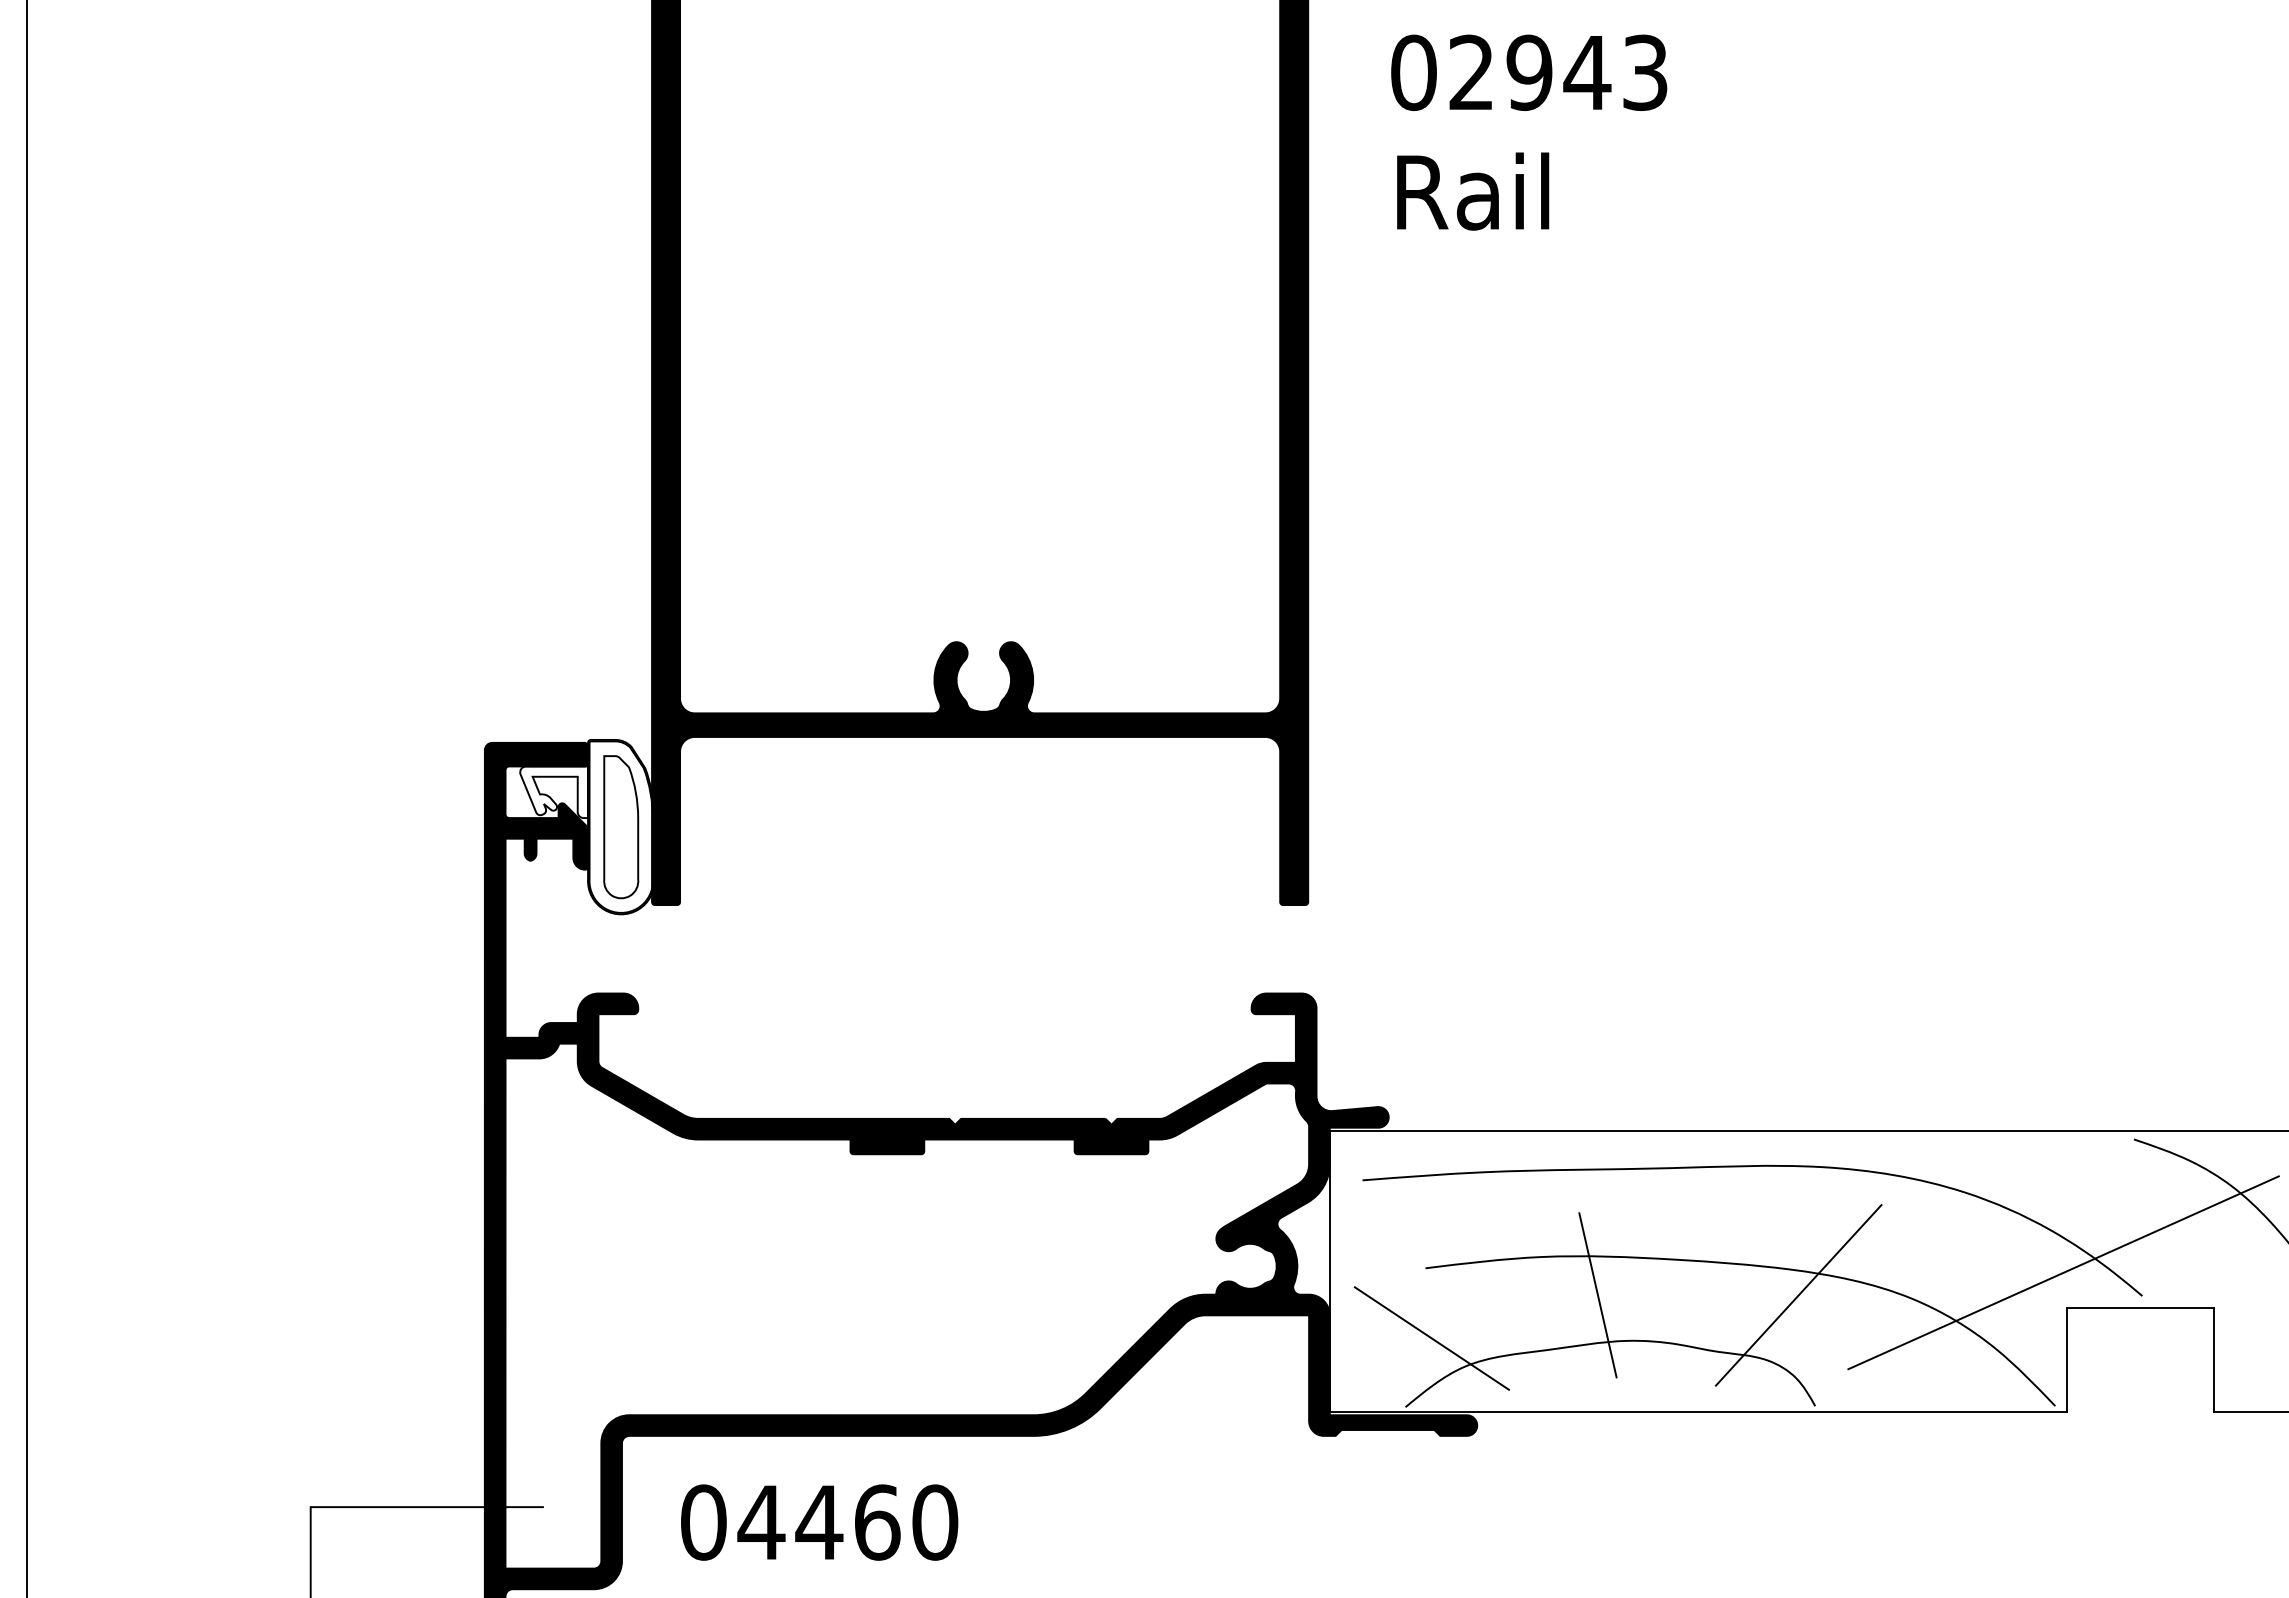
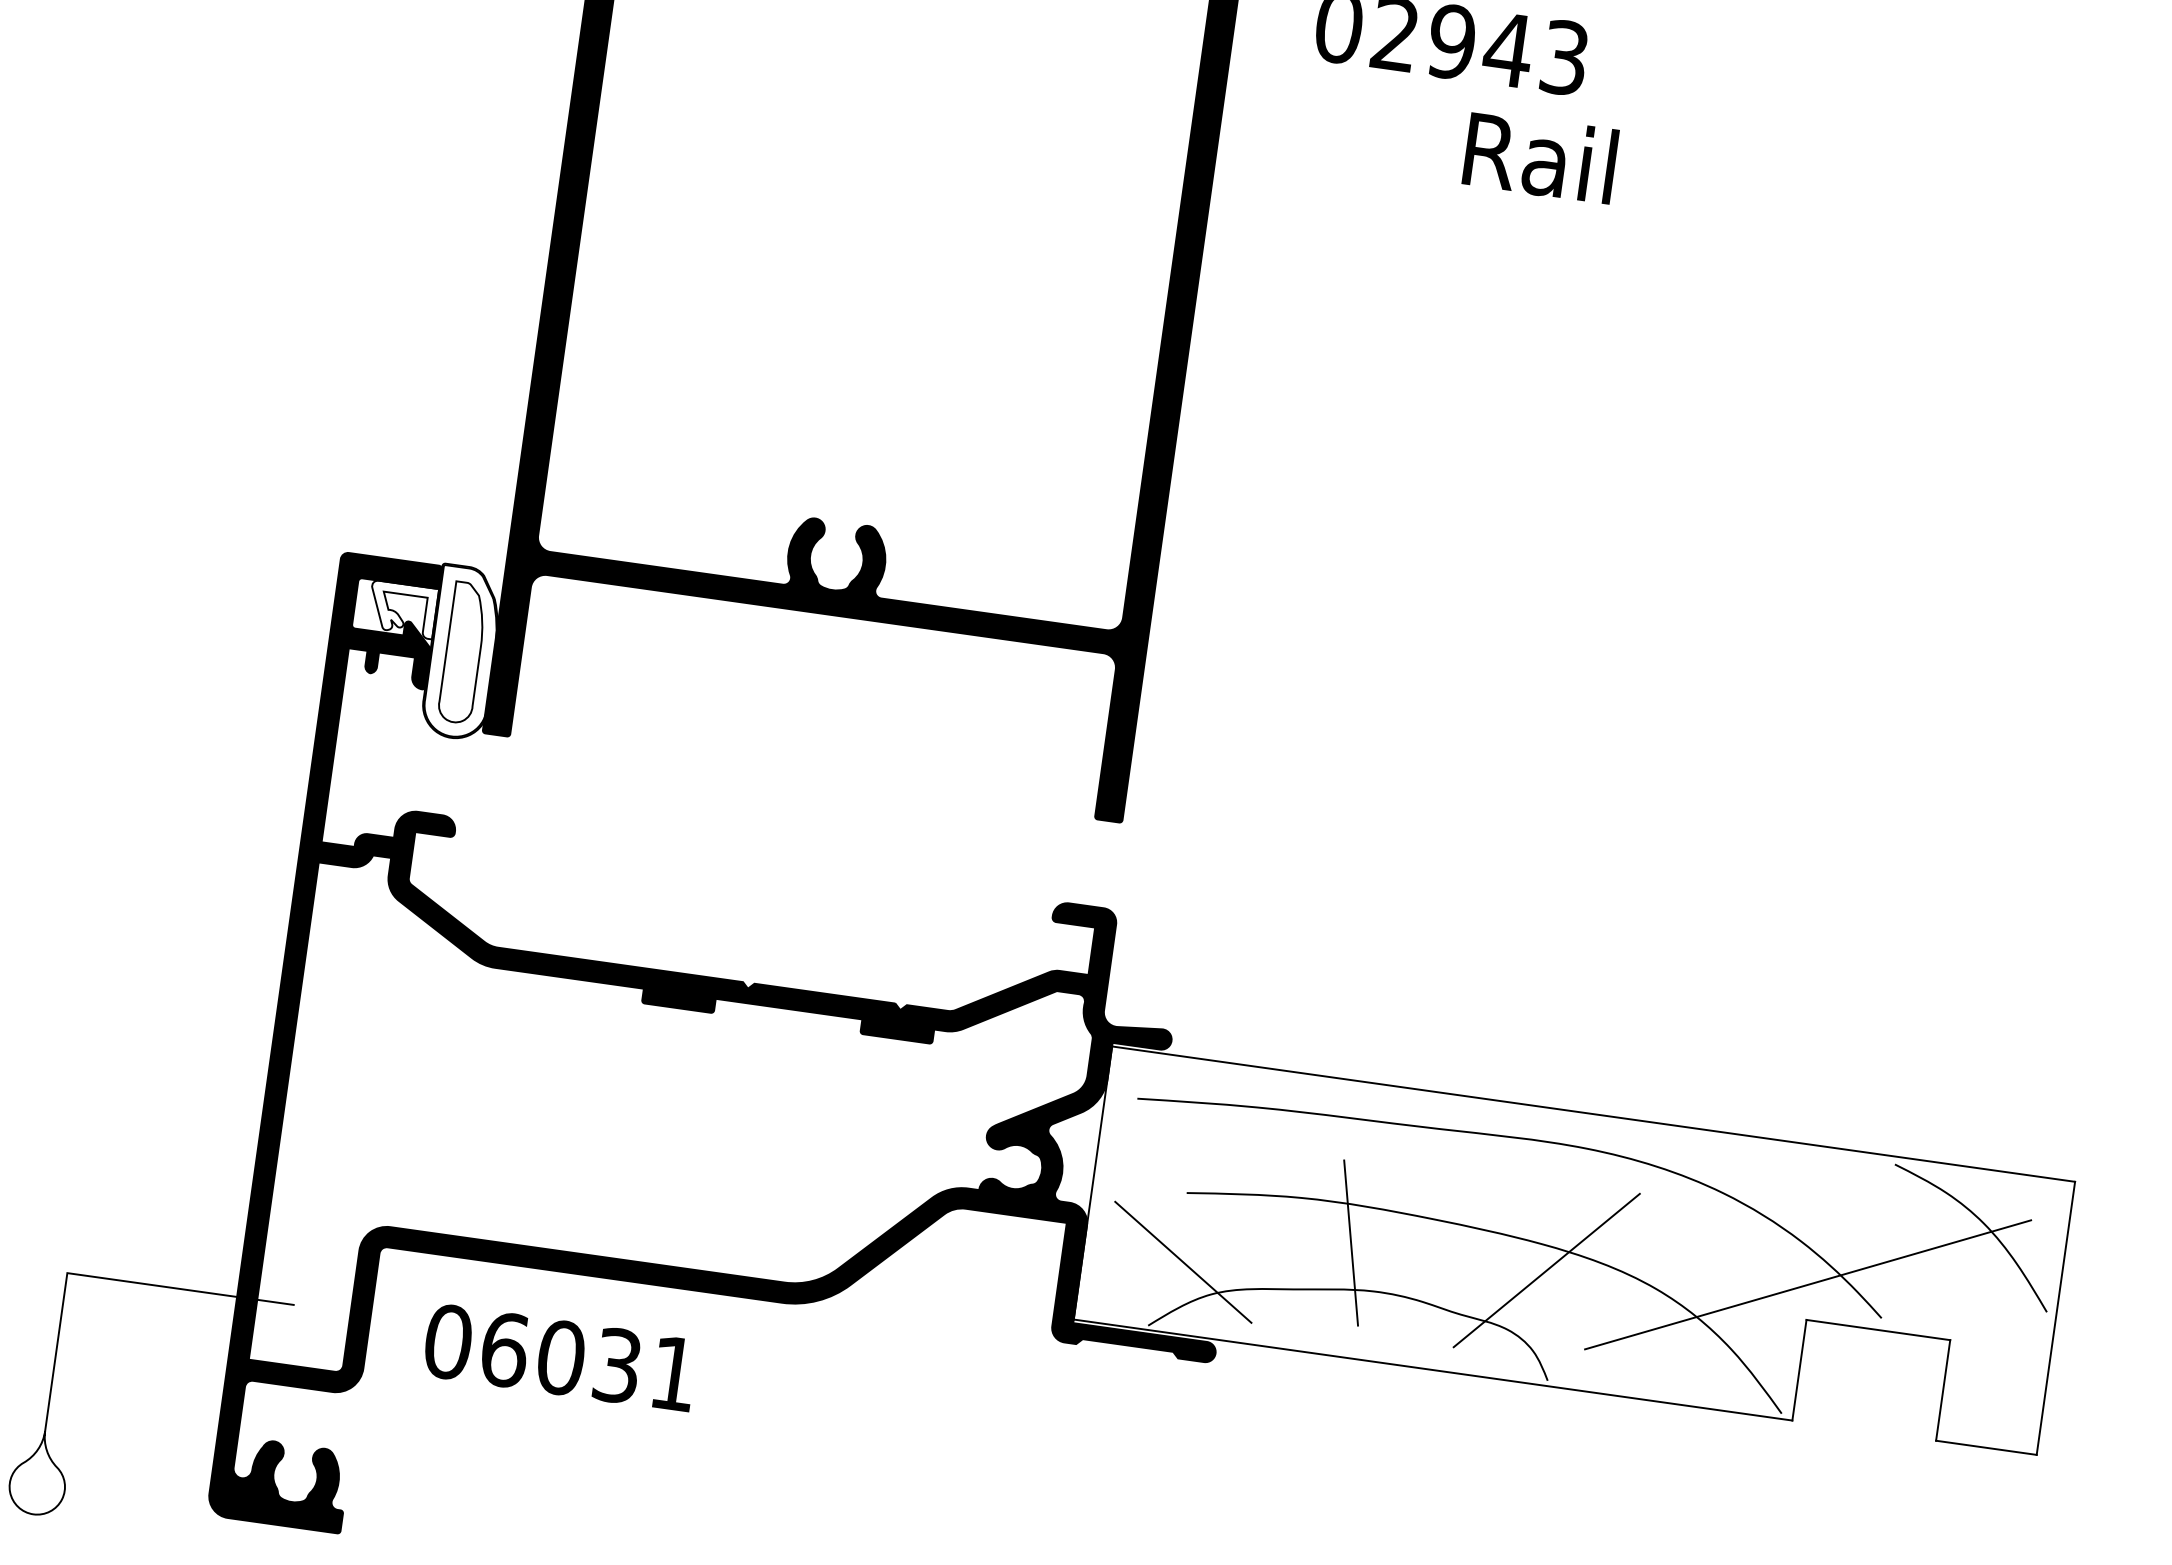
text: (1473, 191) -> (1540, 157), moved
text: (847, 1522) -> (588, 1361), 04460 -> 06031

